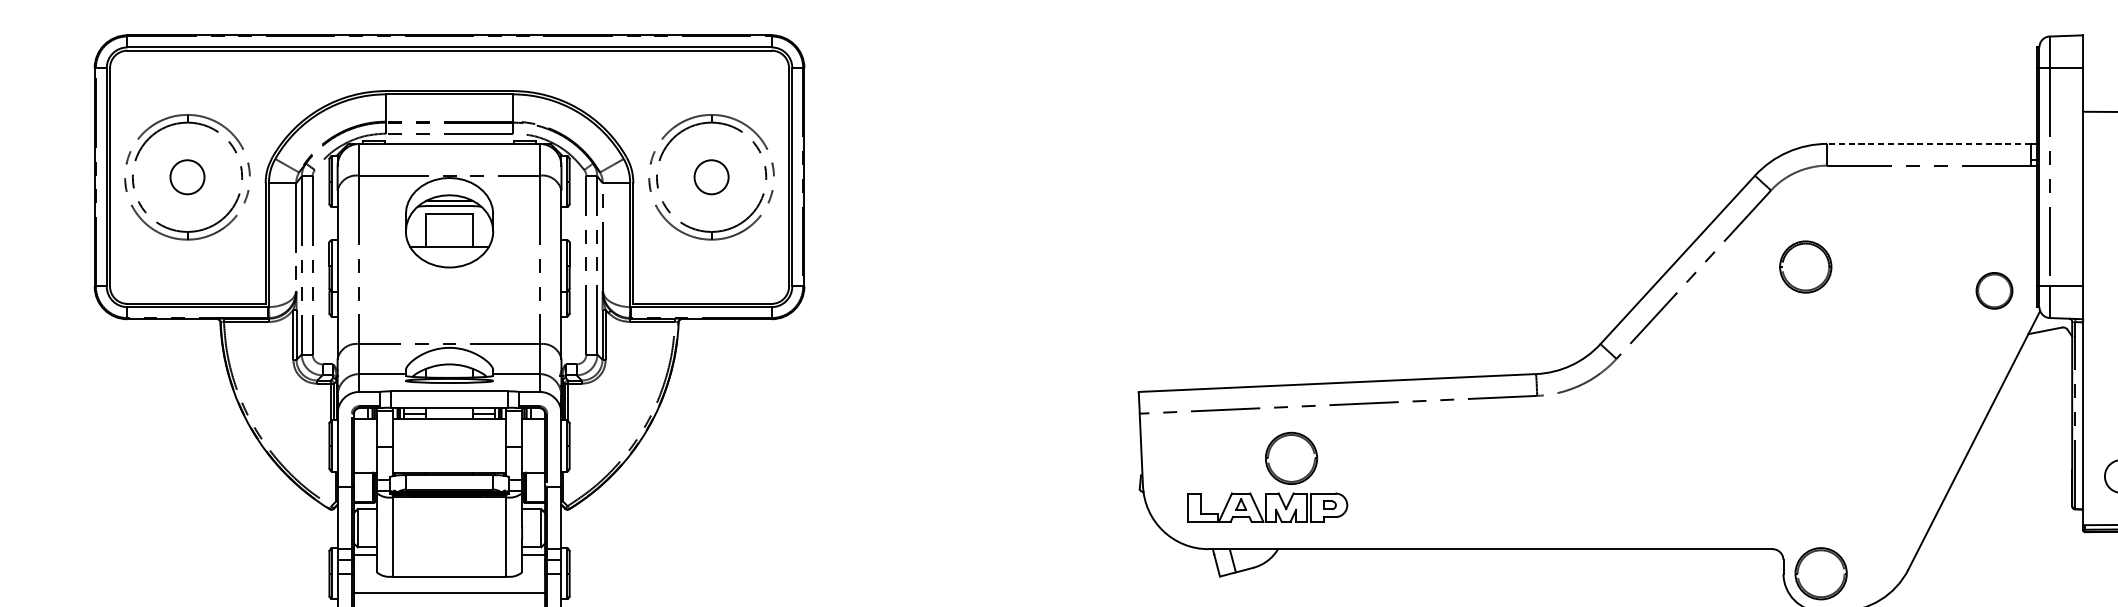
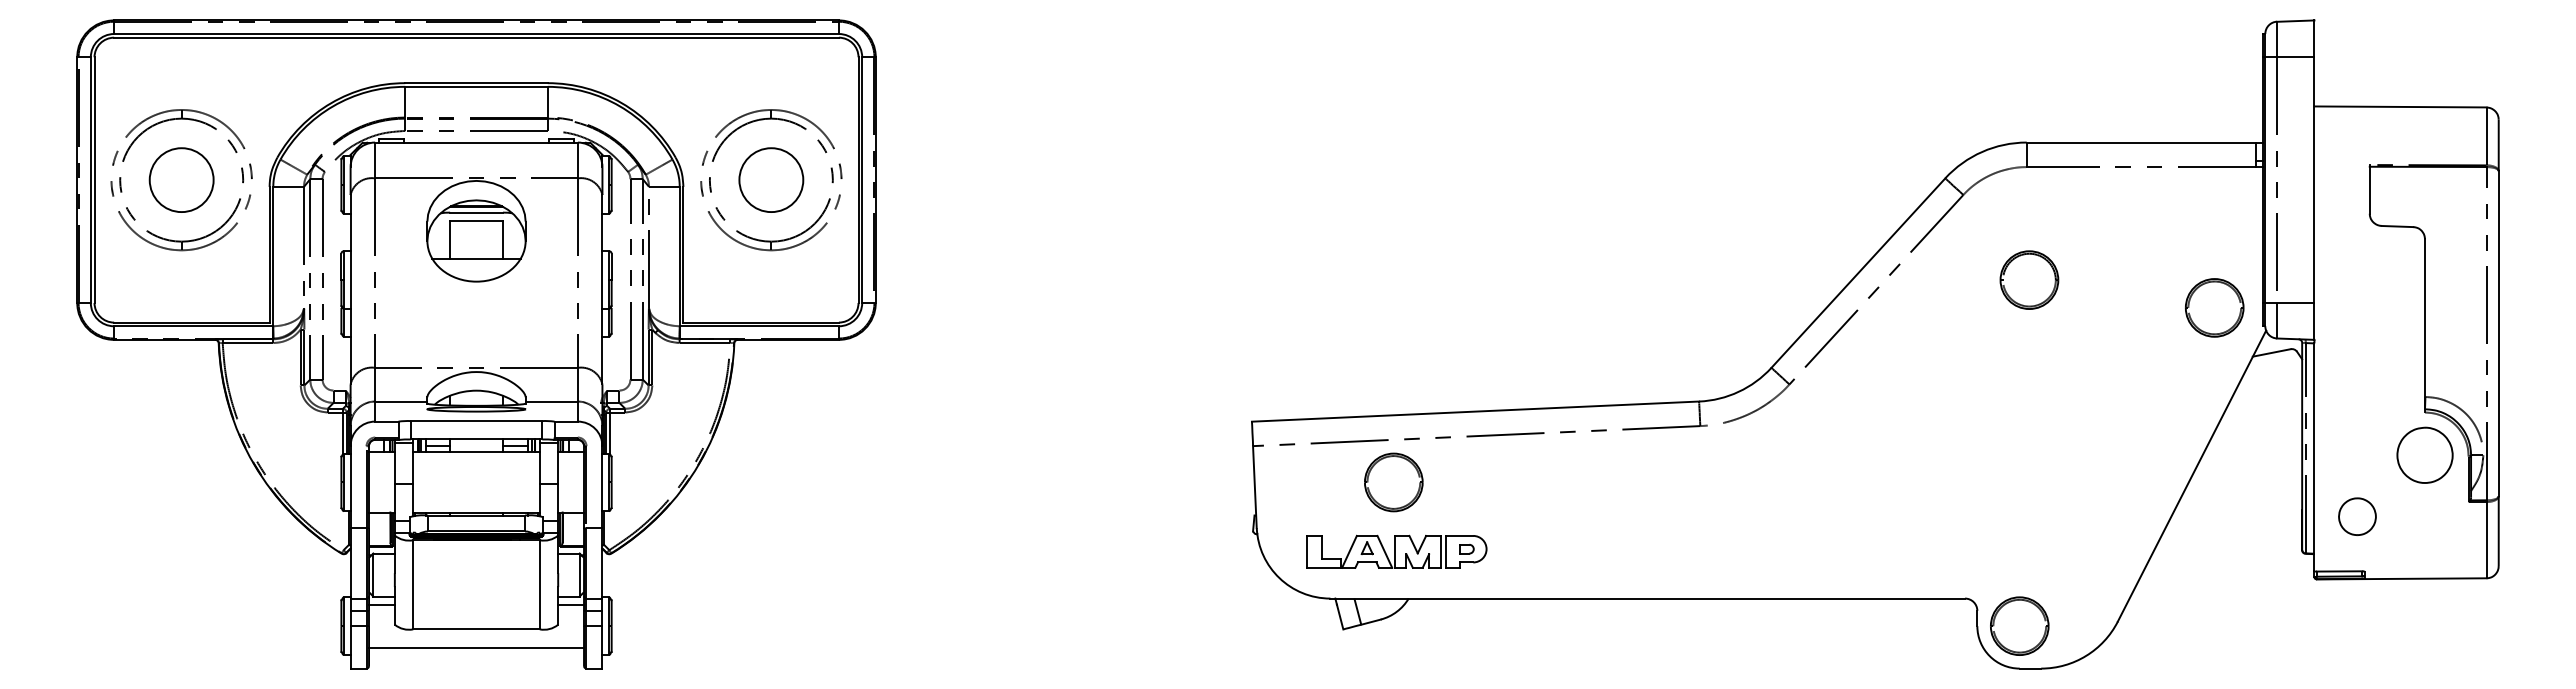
line: (1928, 143) -> (2140, 142), dashed -> solid
circle: (187, 177) -> (181, 180), size x1.67
circle: (711, 177) -> (771, 180), size x1.67
part: (1805, 266) -> (2029, 279), moved
part: (1994, 290) -> (2214, 307), size x1.43
part: (1291, 458) -> (1393, 482), moved

